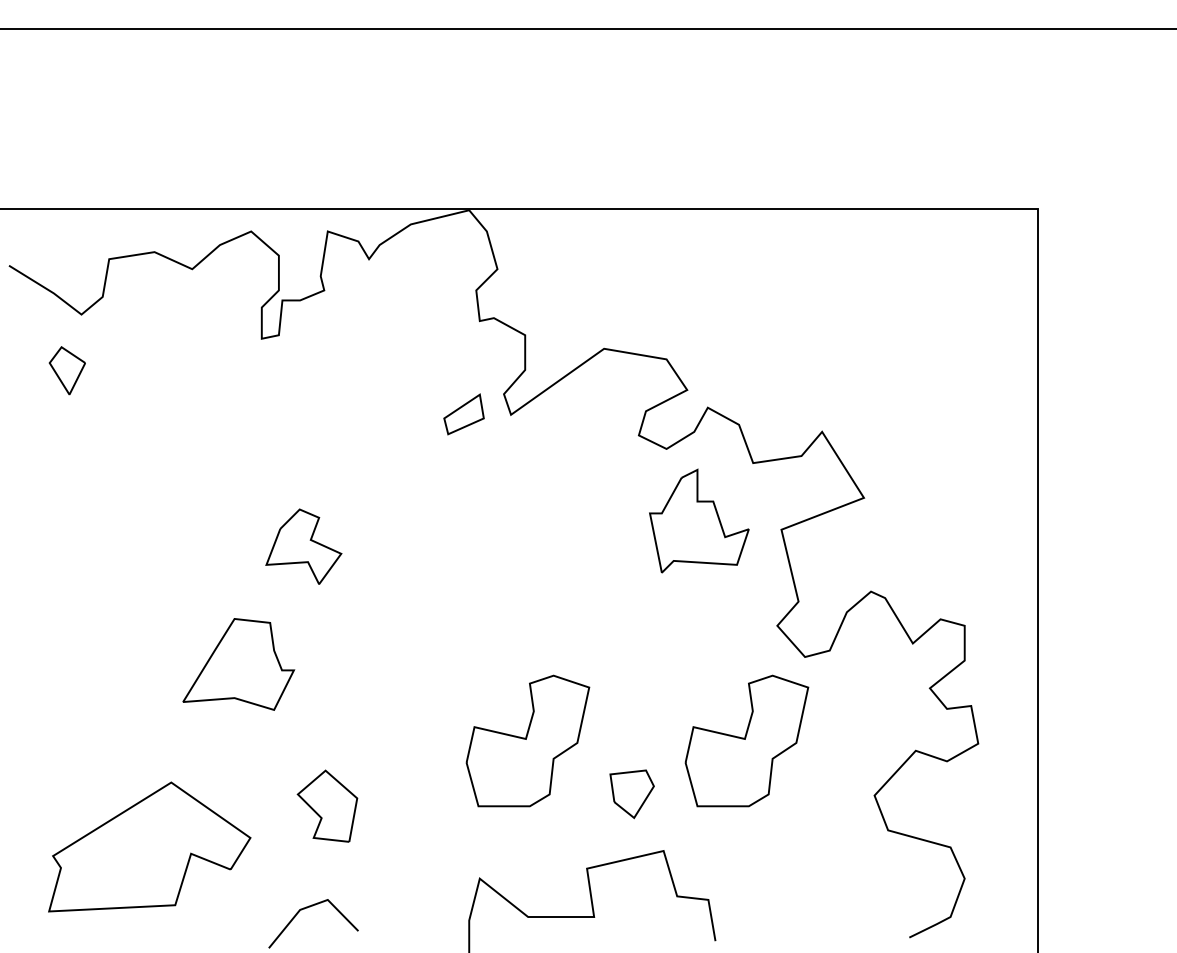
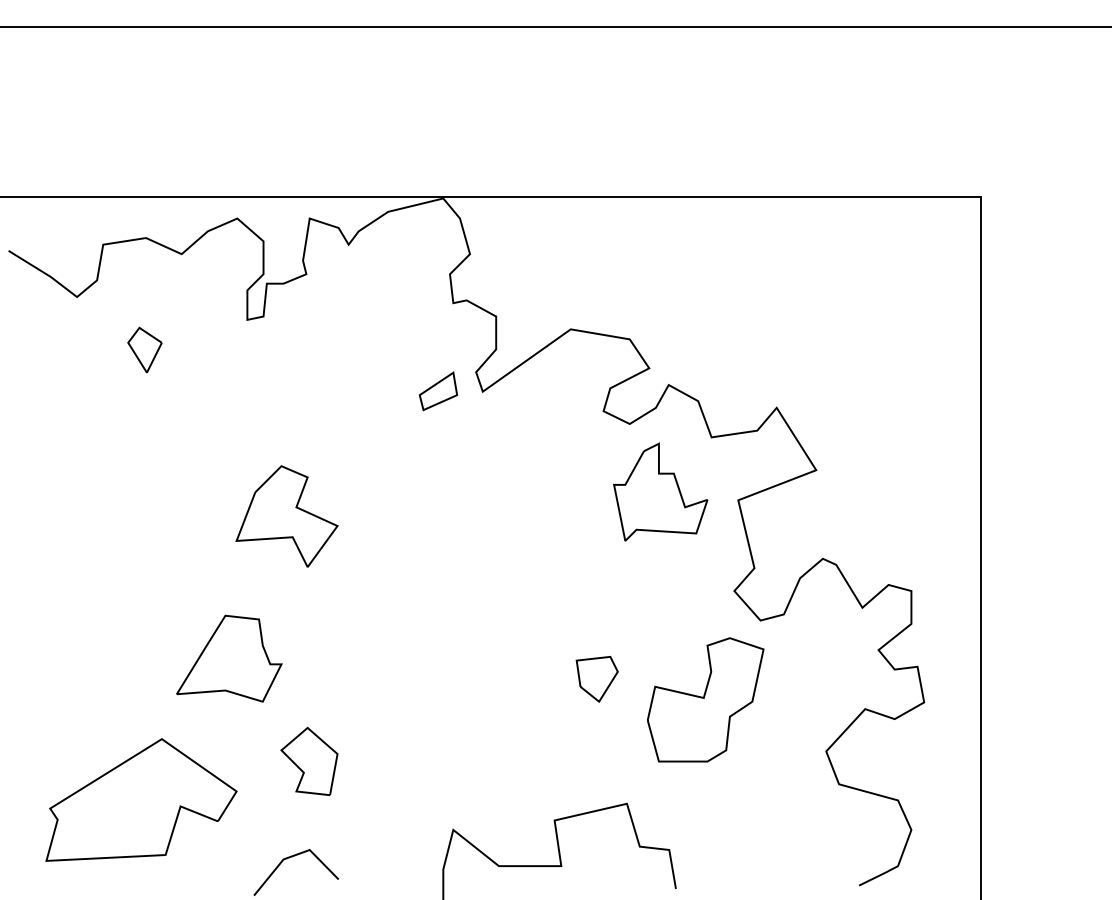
part: (66, 370) -> (144, 349), moved
part: (303, 546) -> (286, 516), size x1.43
part: (238, 664) -> (229, 658), moved
part: (527, 740) -> (498, 699), removed
part: (631, 794) -> (596, 679), moved

